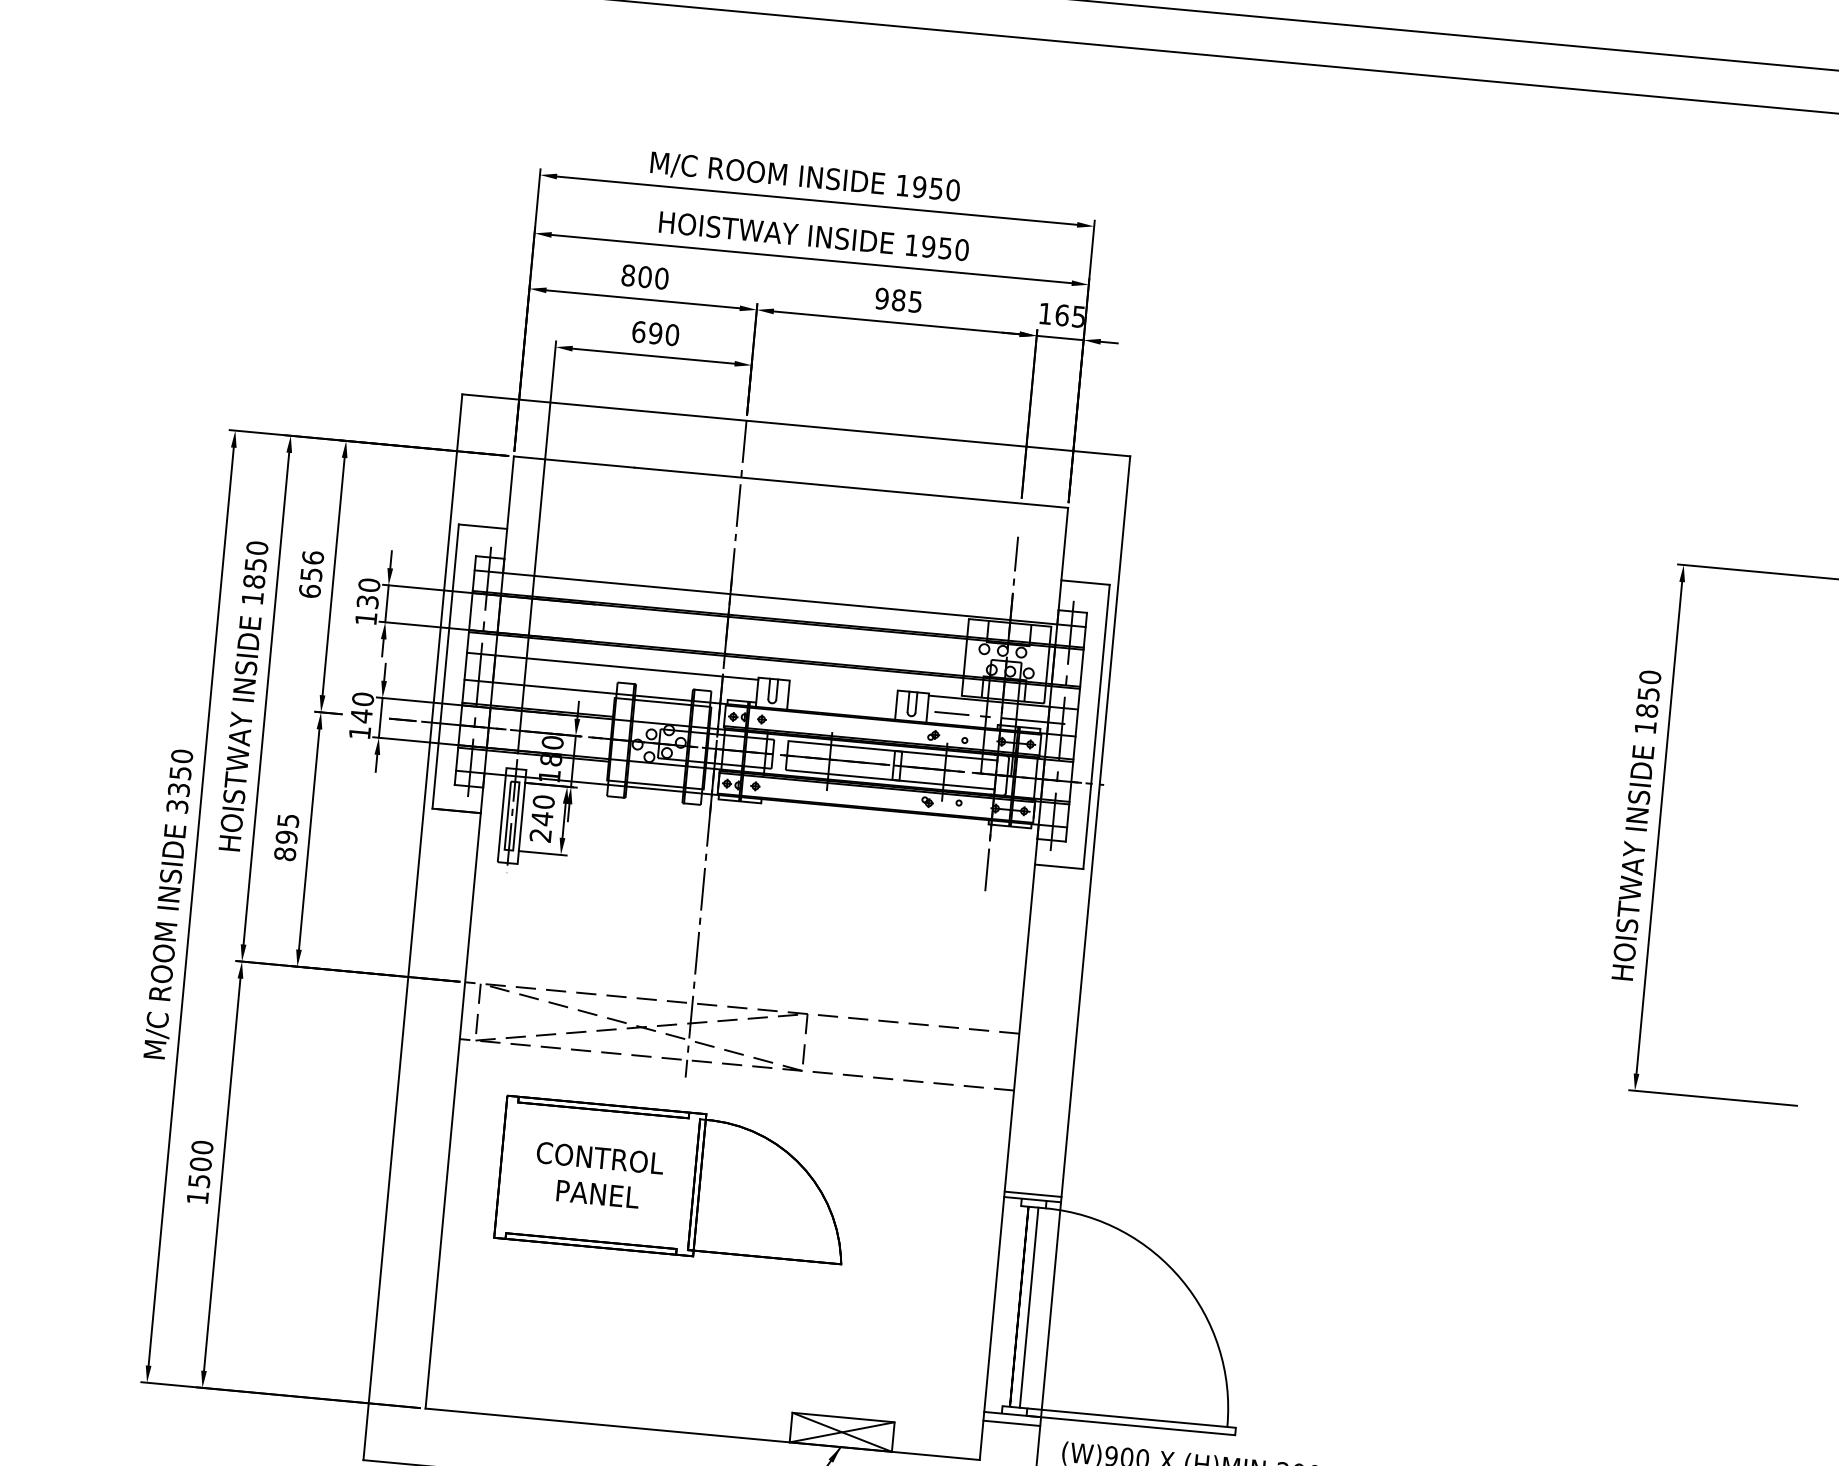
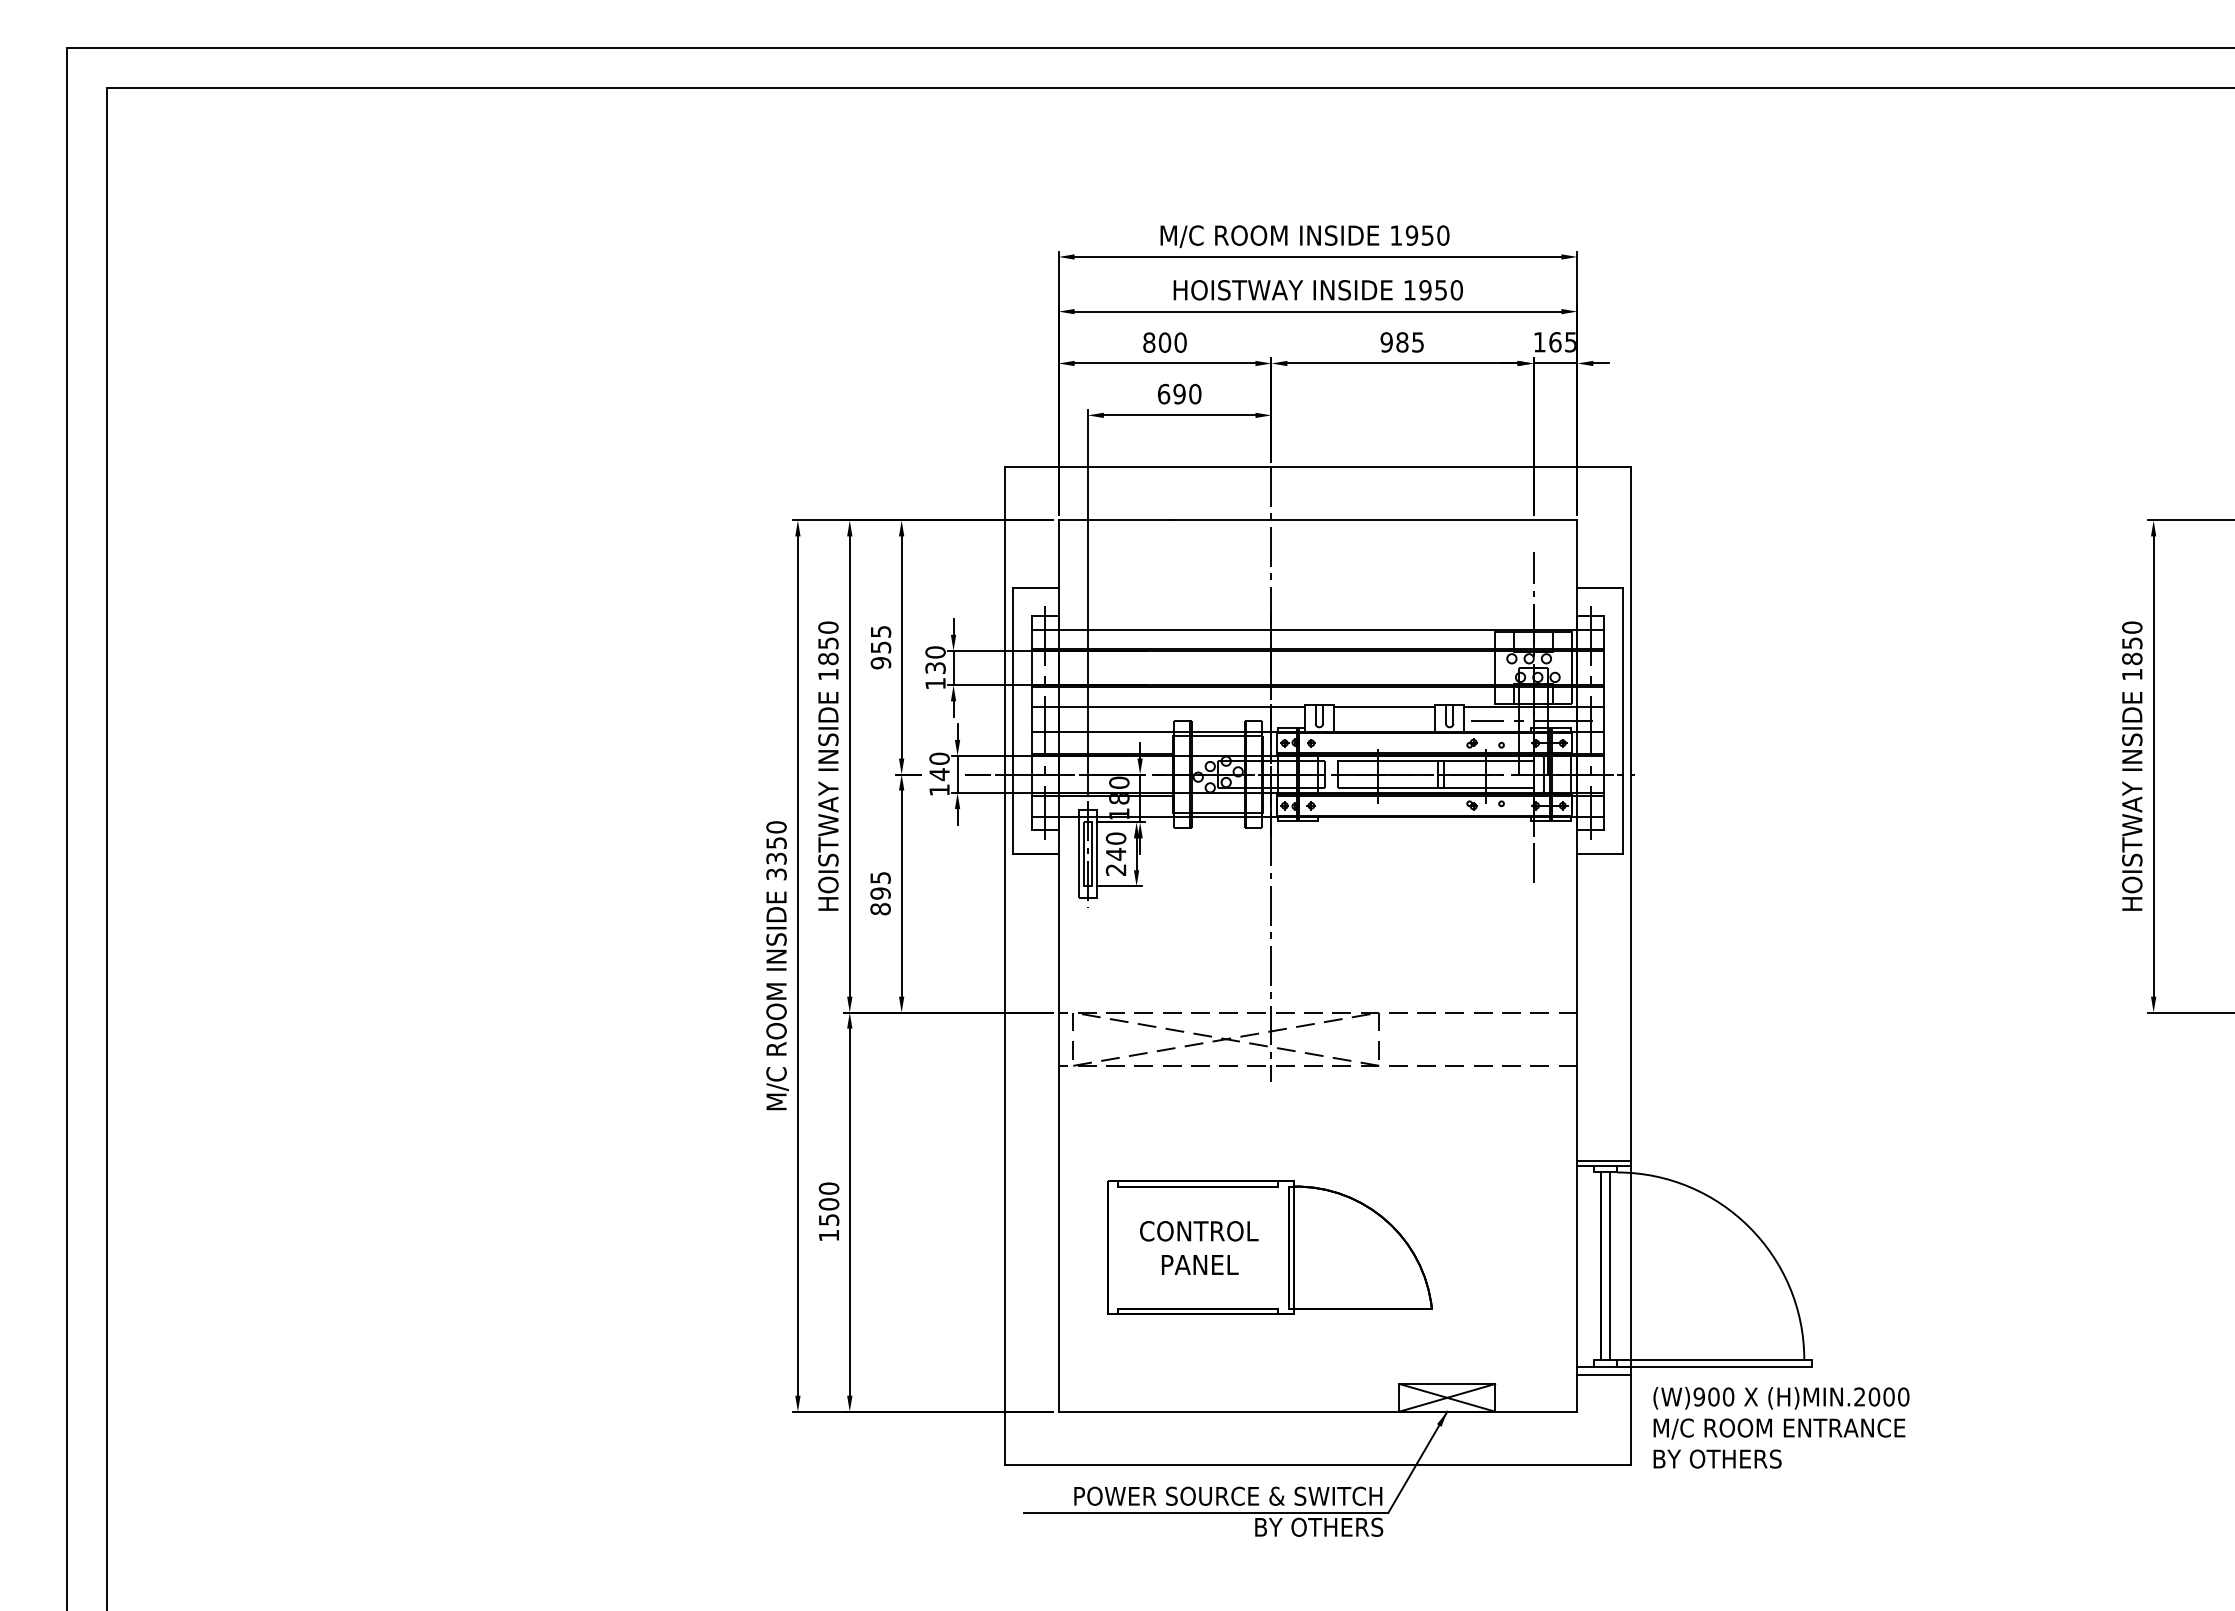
text: (311, 574) -> (880, 647), 656 -> 955
line: (843, 687) -> (1384, 706), added
part: (673, 1182) -> (1269, 1247), moved

